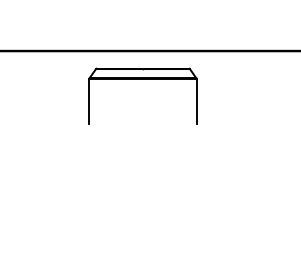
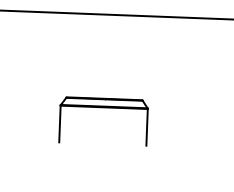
part: (142, 79) -> (103, 107), moved

